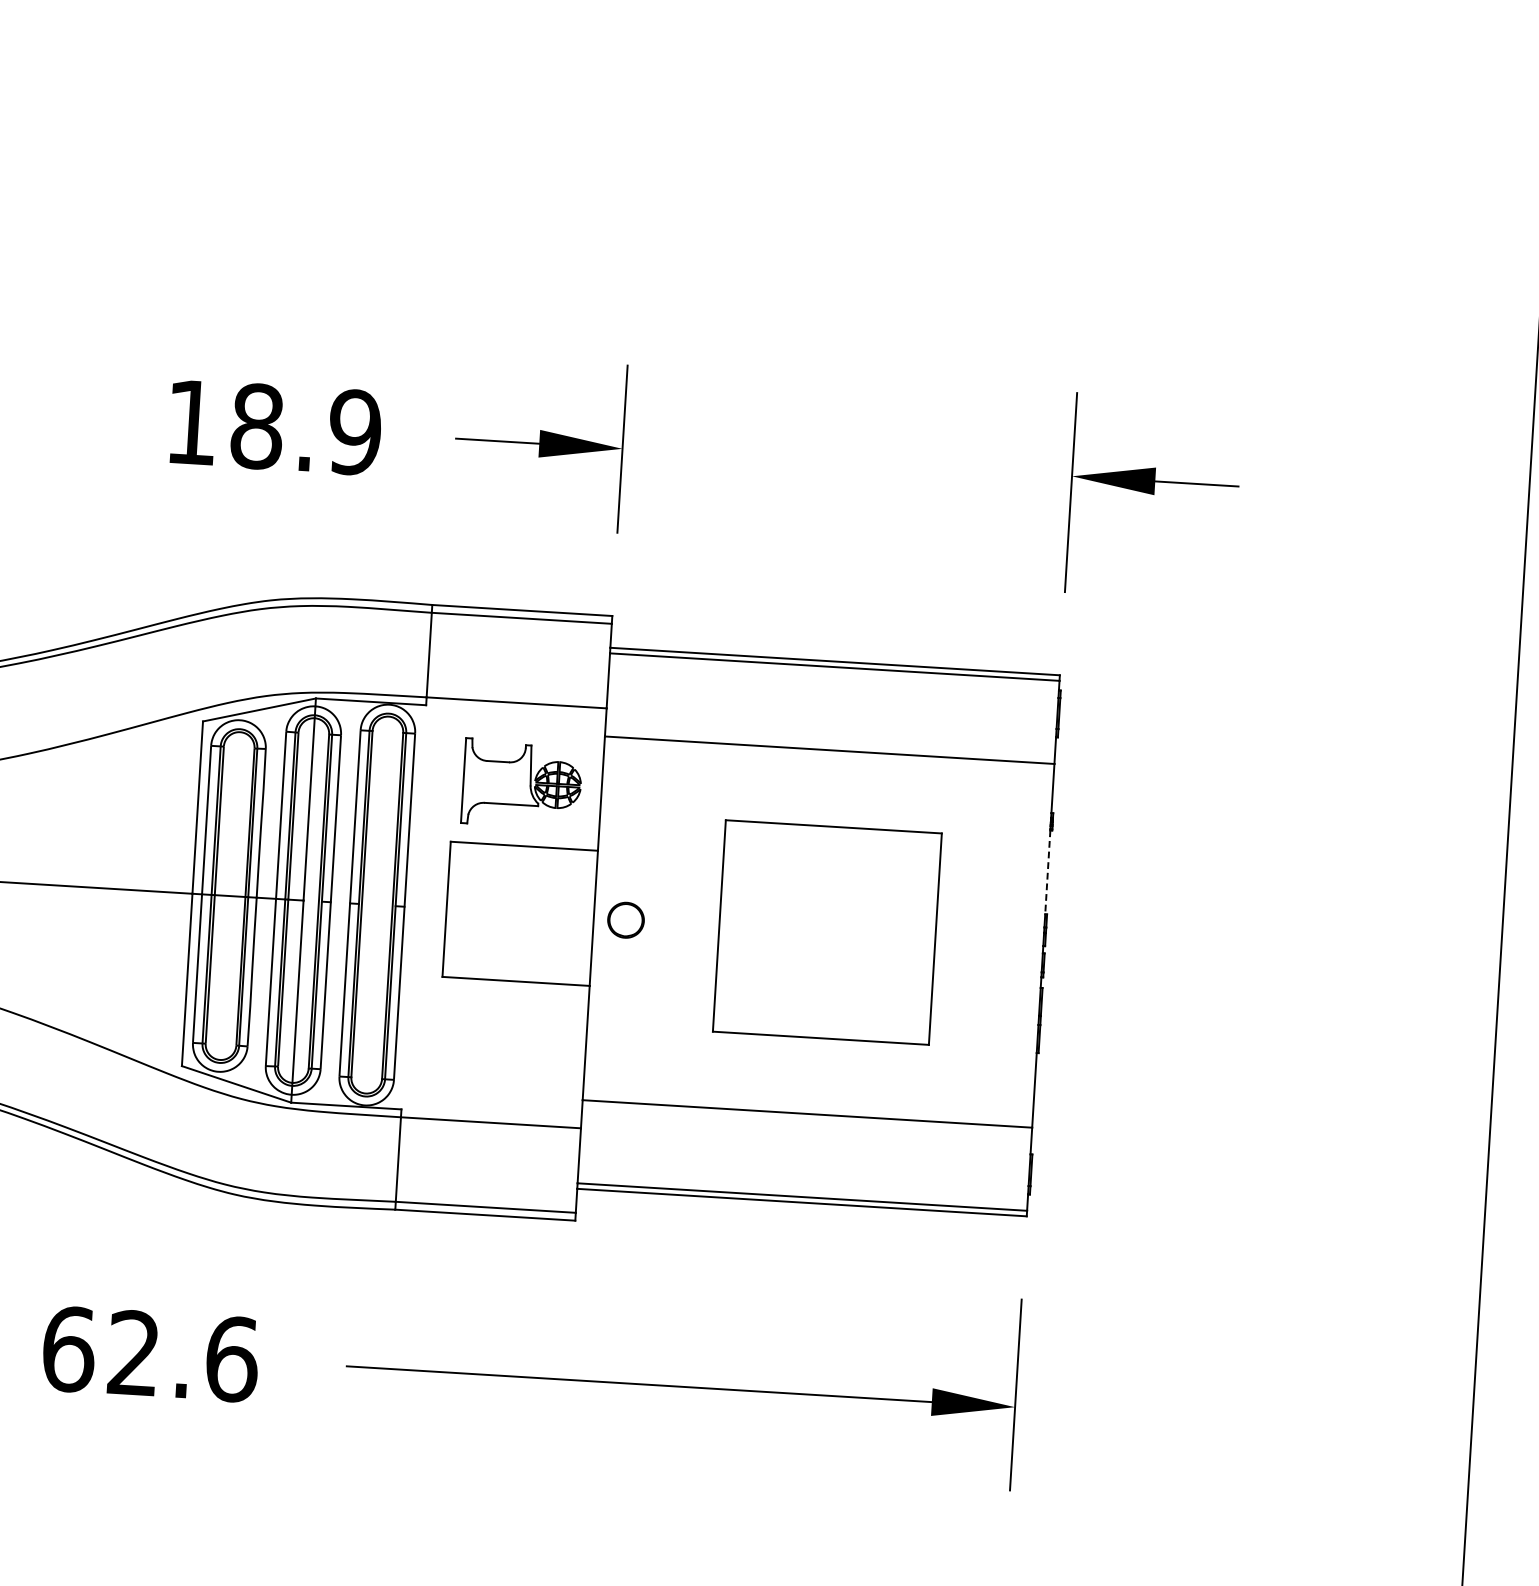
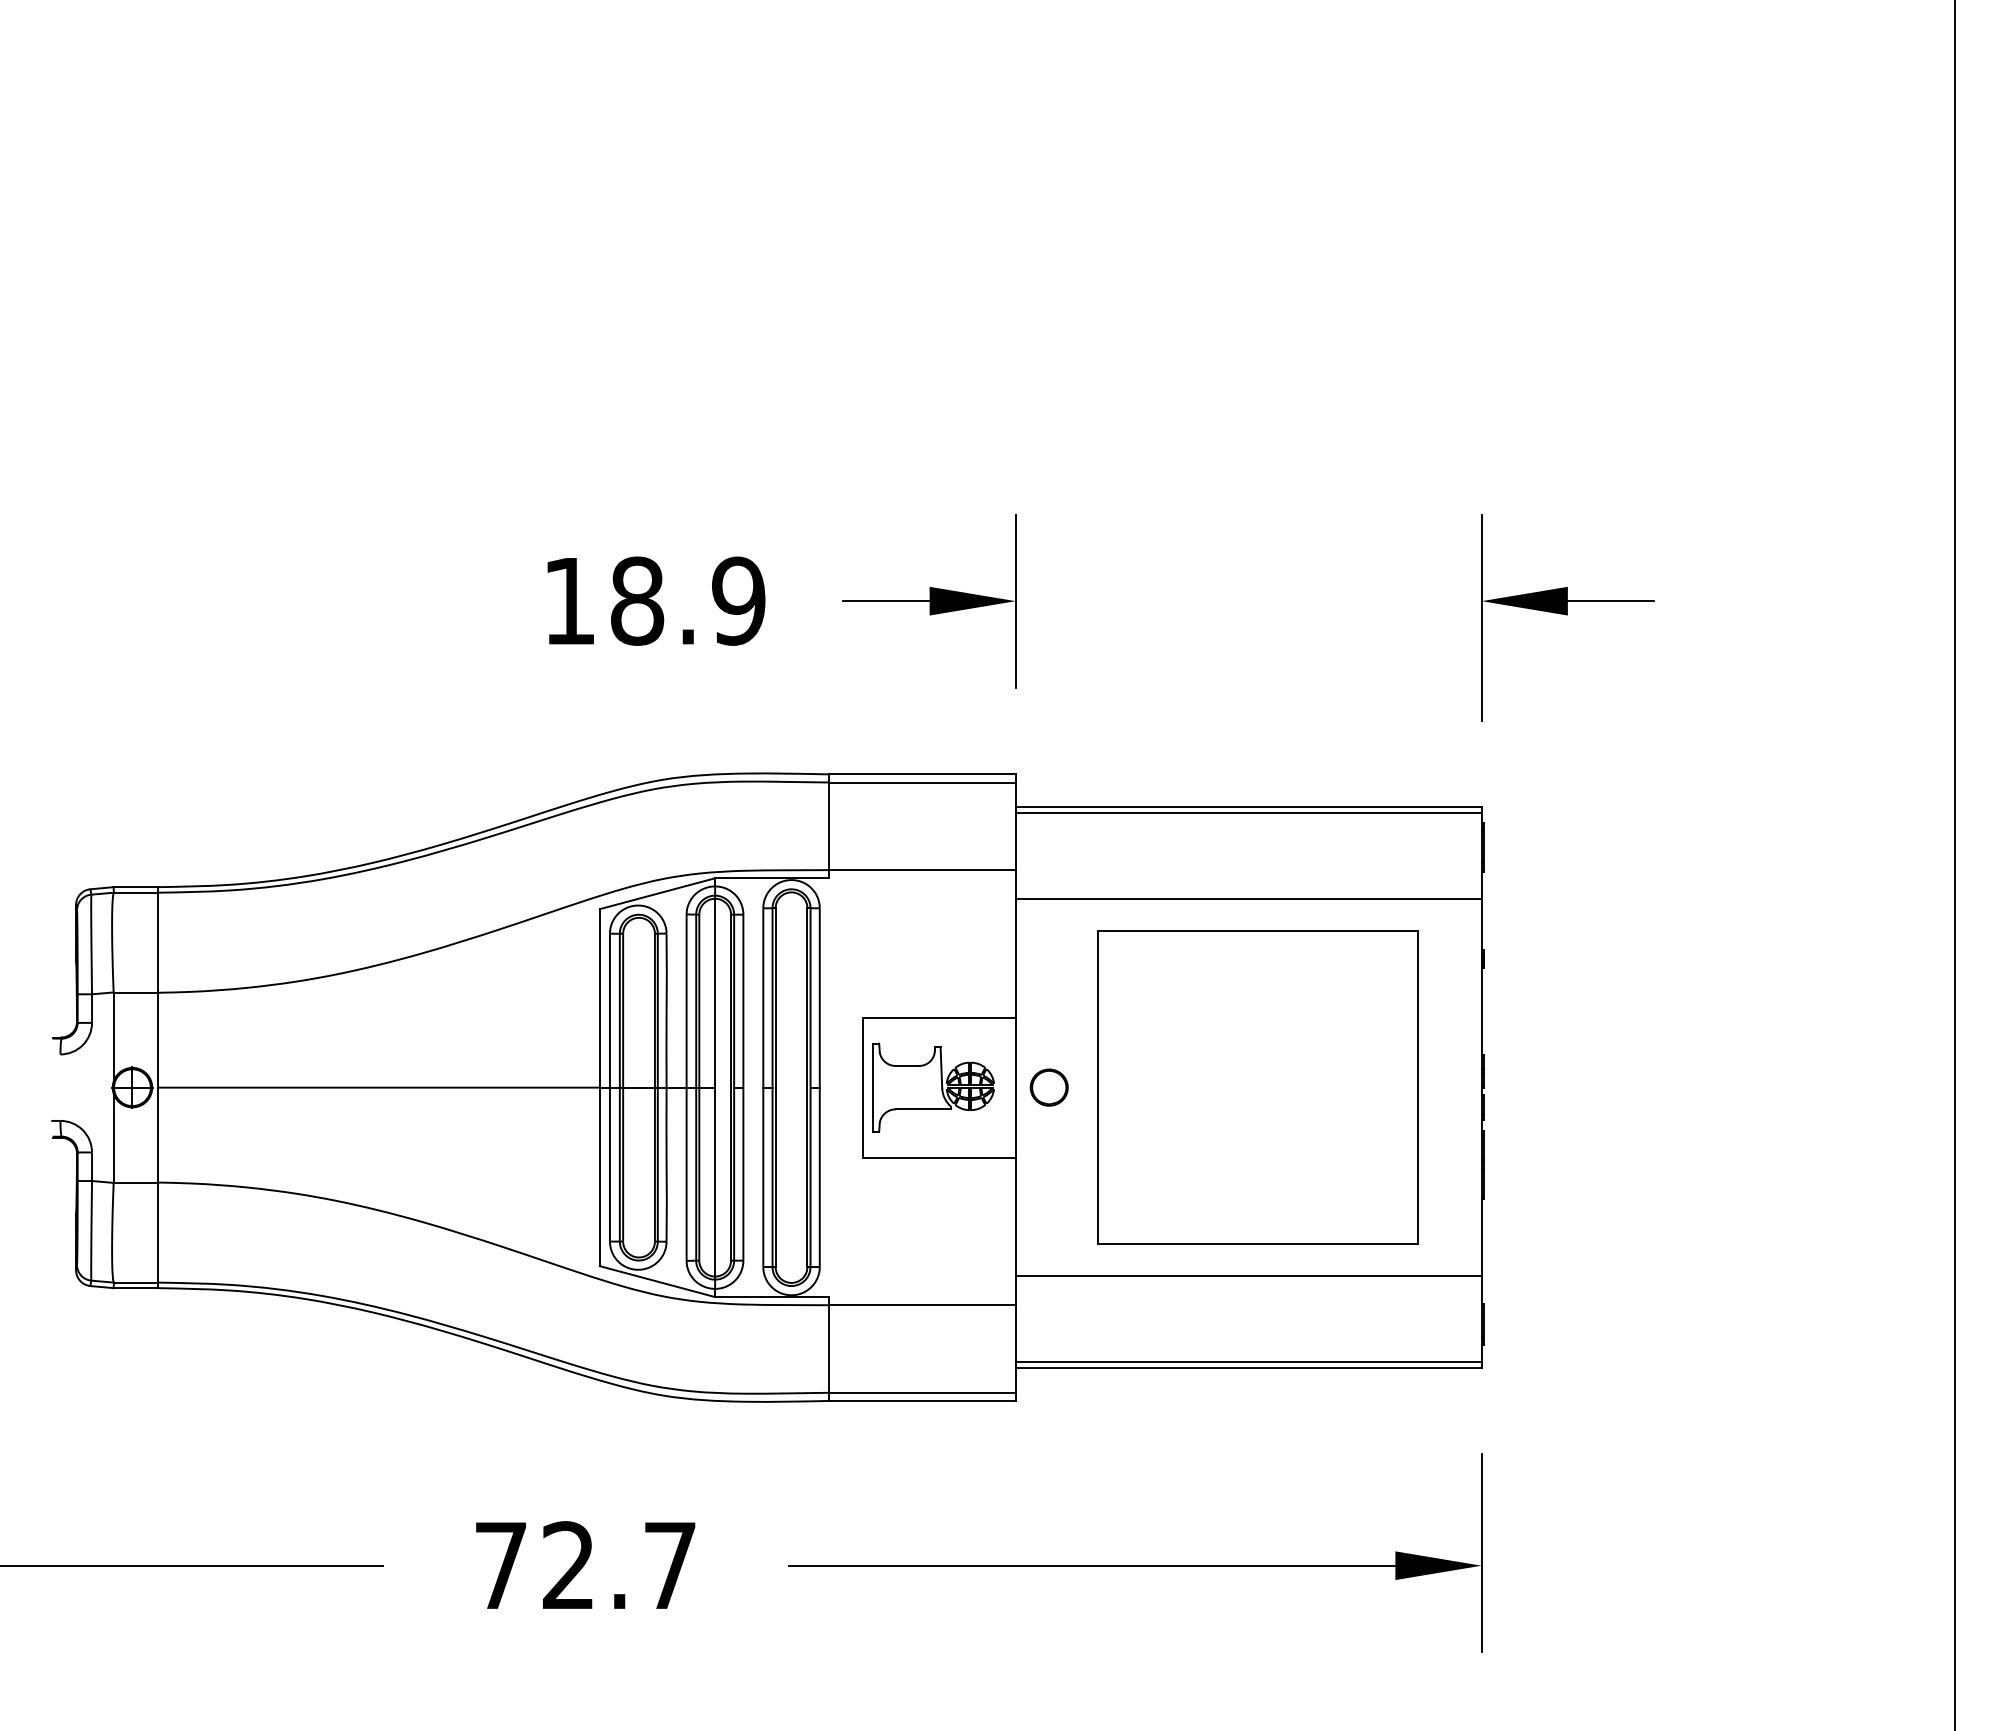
part: (522, 783) -> (933, 1087), moved
line: (1047, 873) -> (1481, 1012), dashed -> solid
part: (827, 932) -> (1257, 1087), size x1.43
text: (150, 1354) -> (585, 1565), 62.6 -> 72.7

